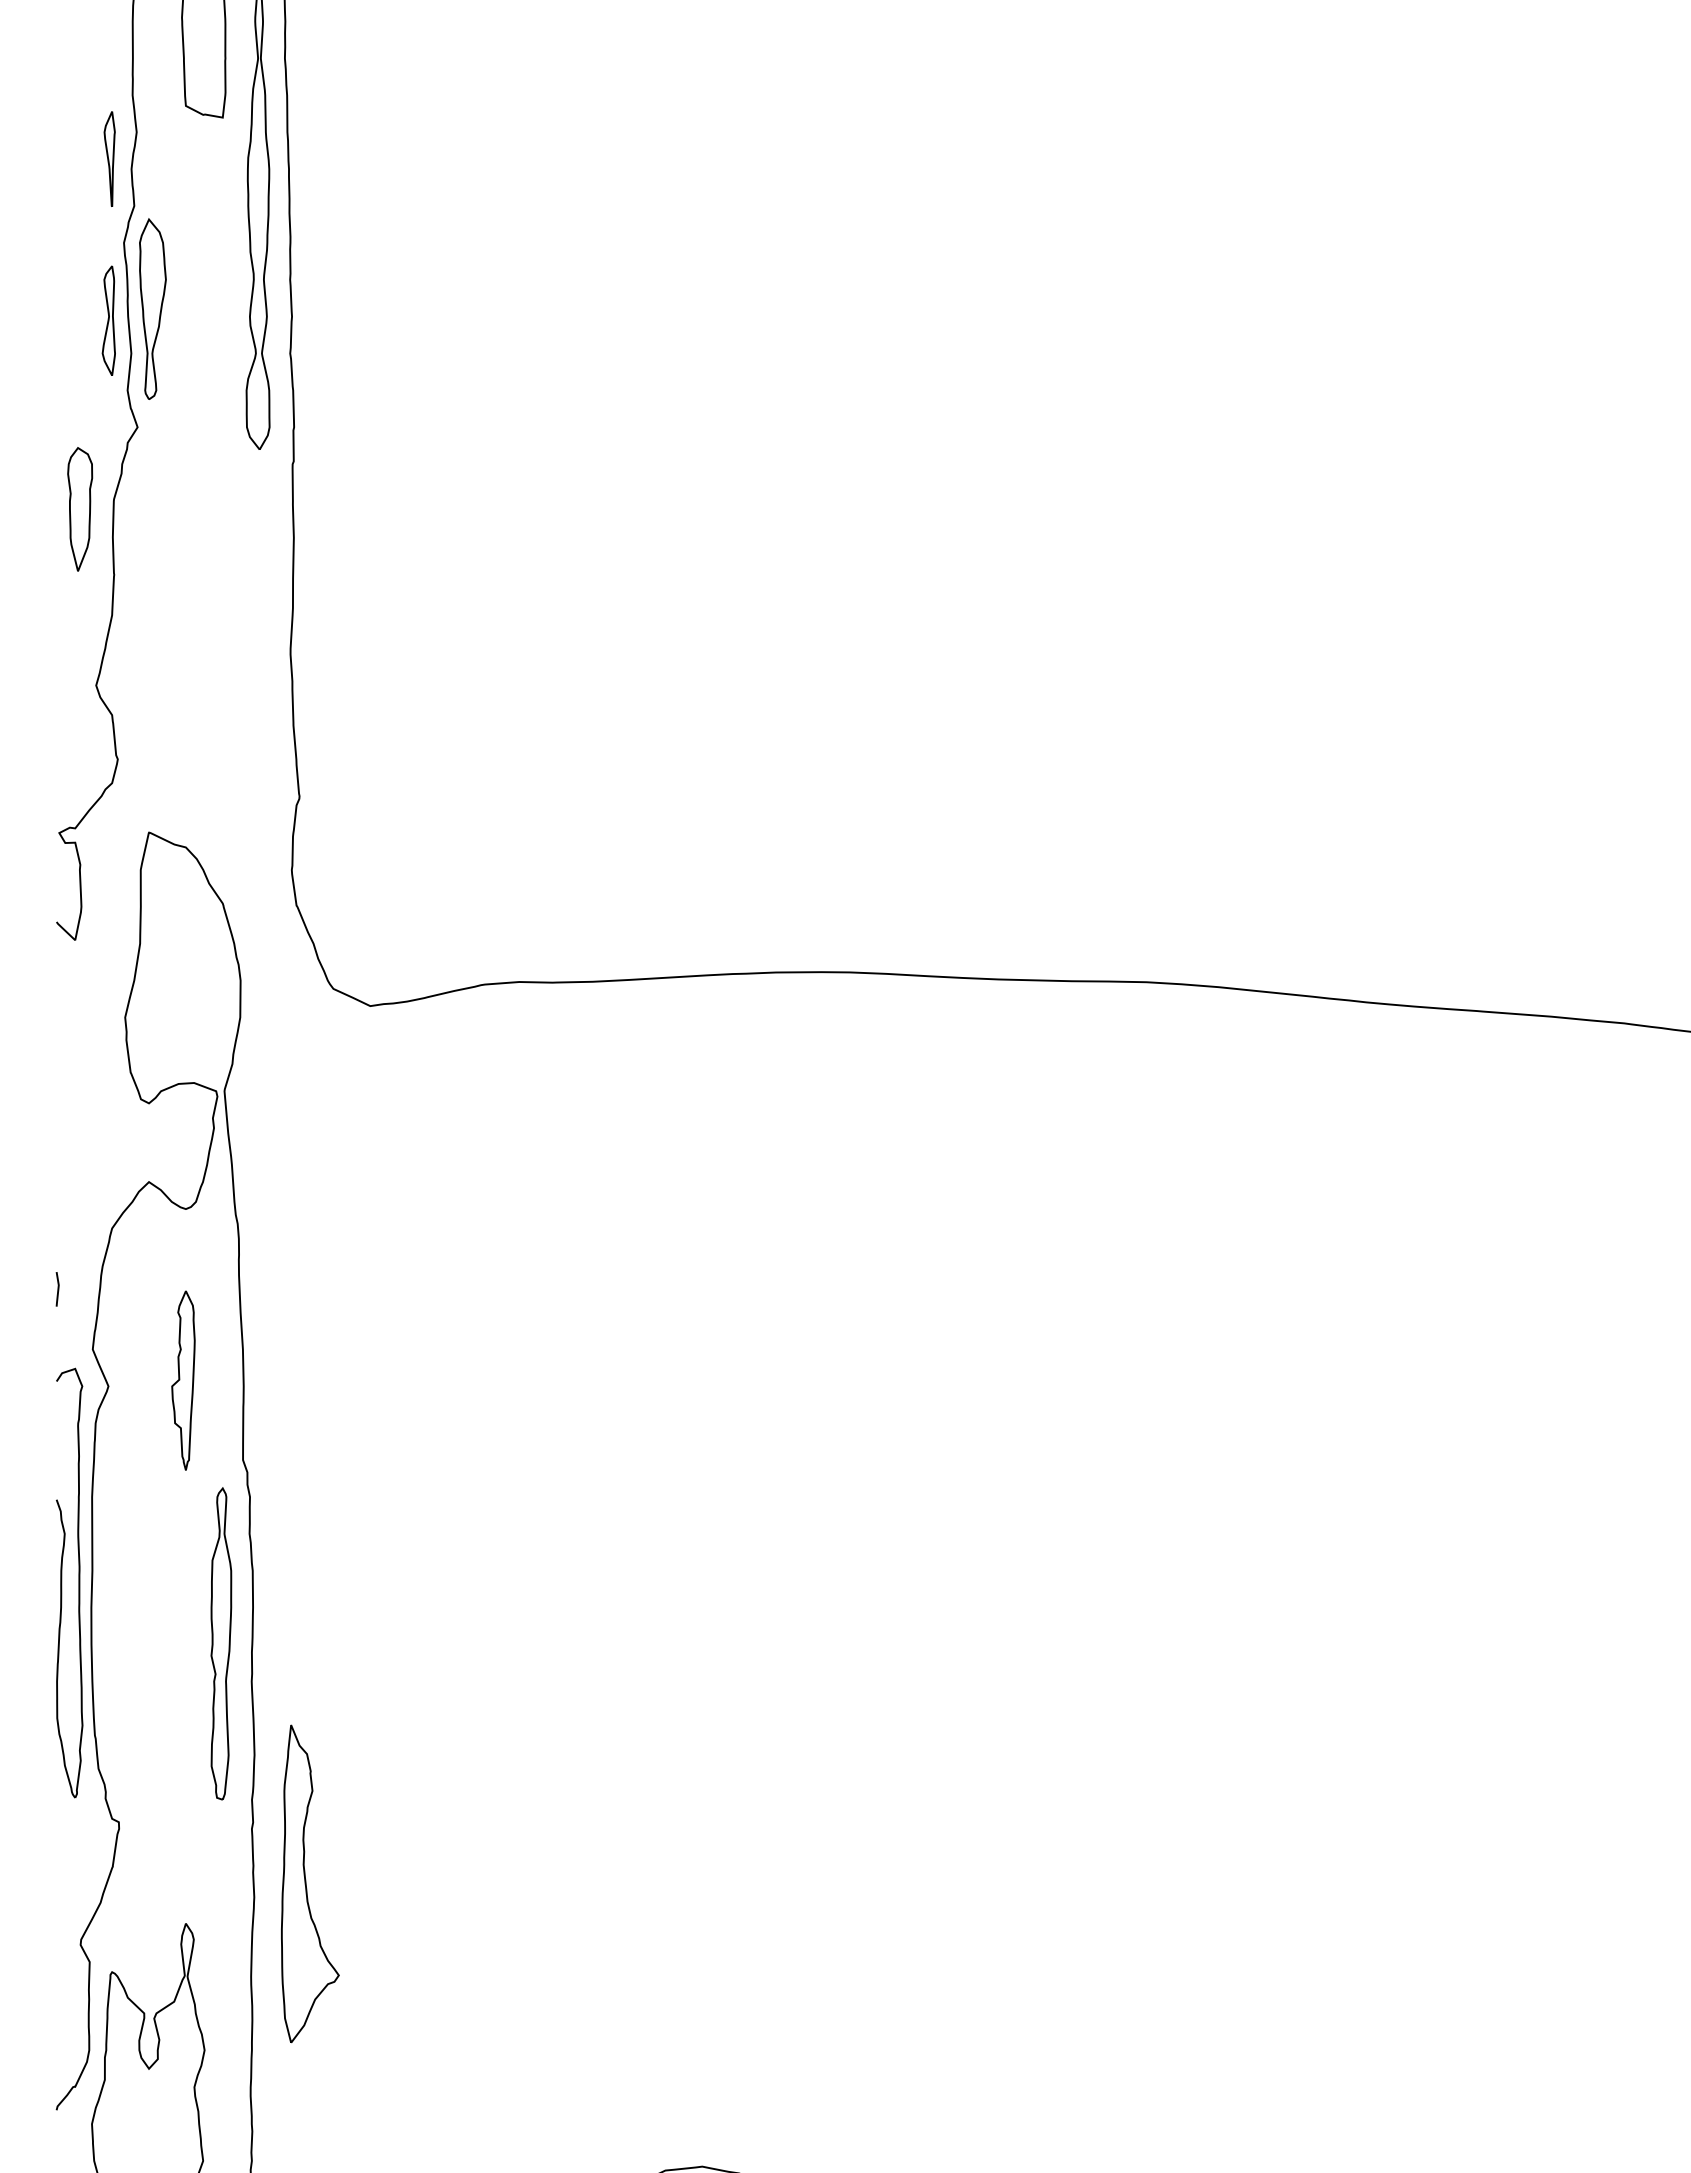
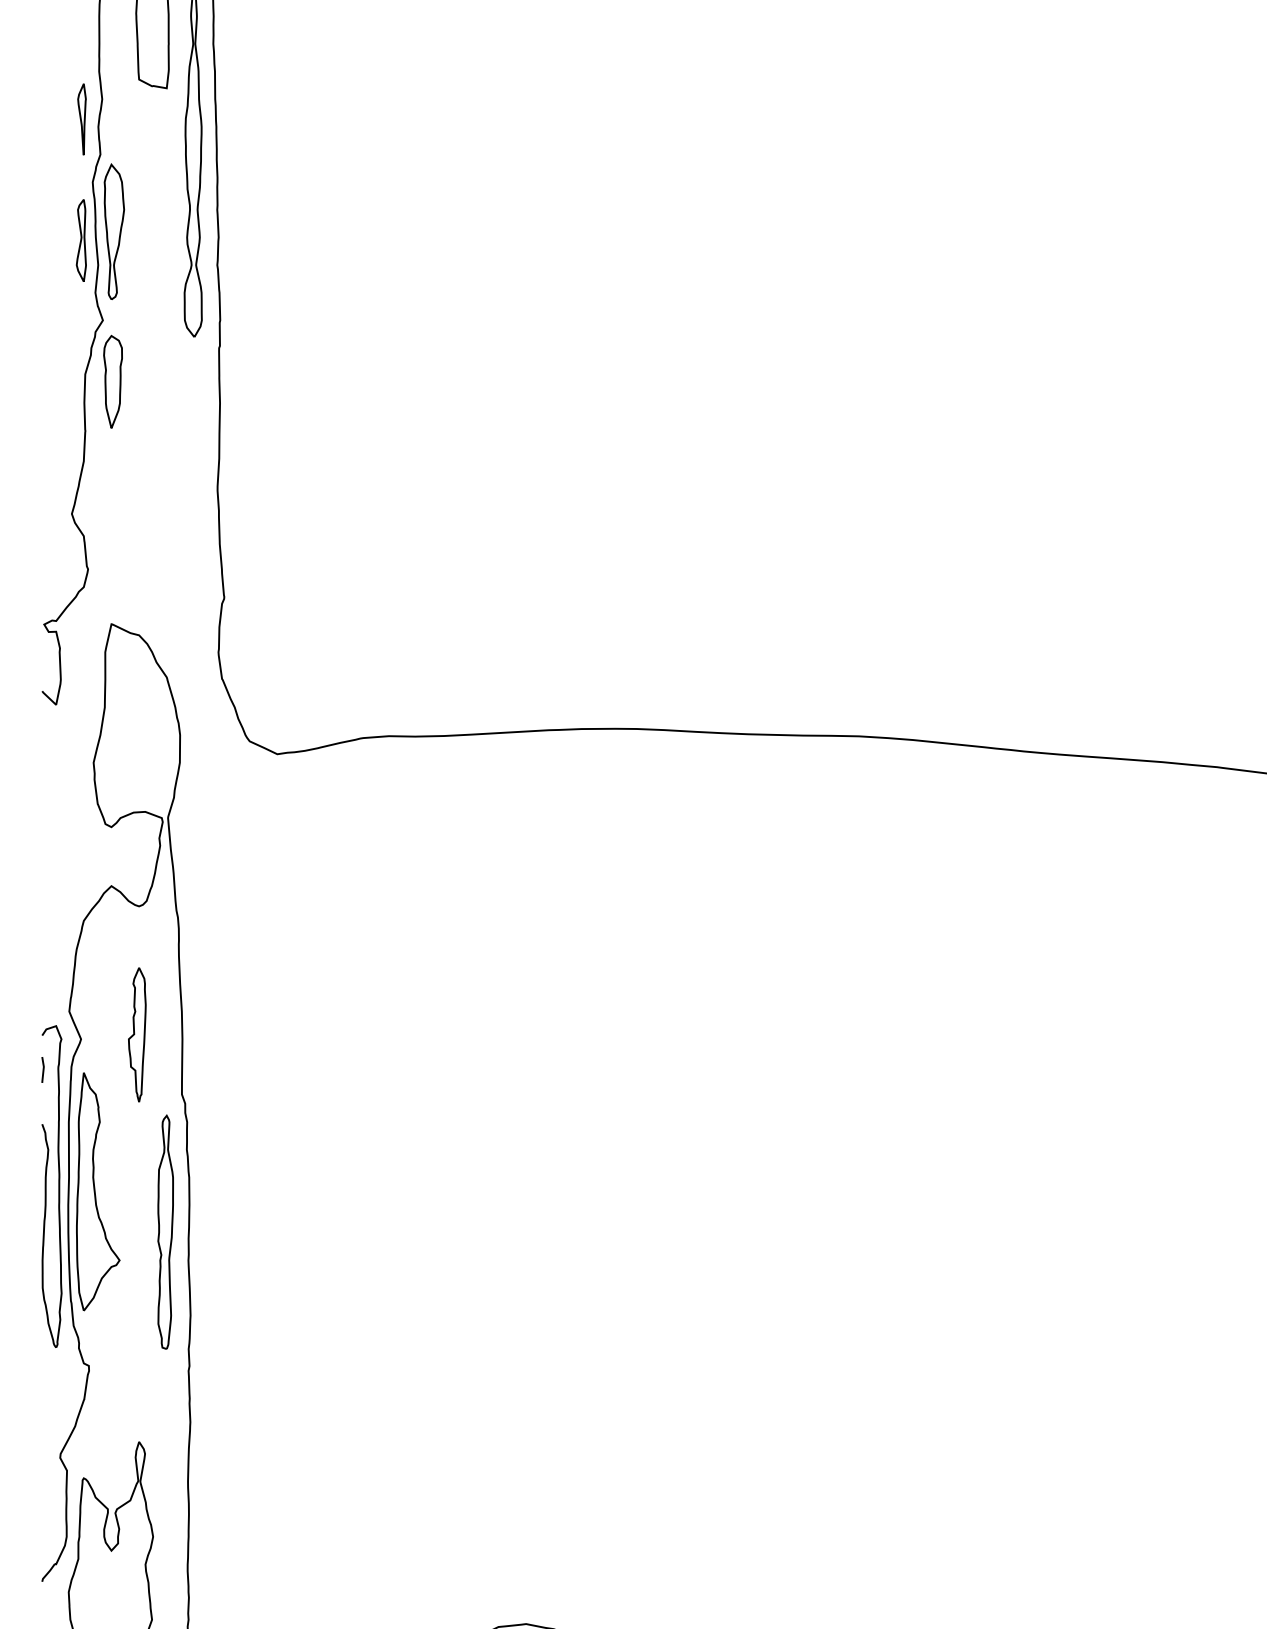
part: (80, 509) -> (113, 382), moved
line: (57, 1289) -> (42, 1070), moved
part: (310, 1883) -> (98, 1191), moved

